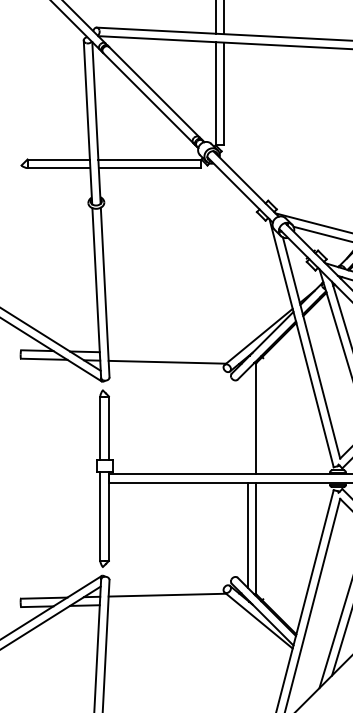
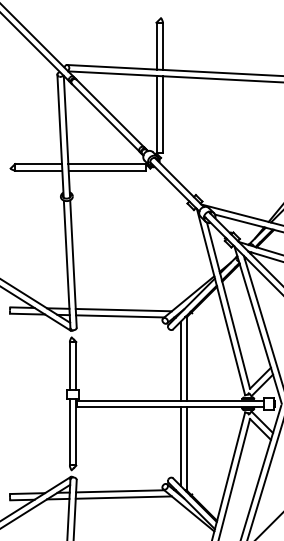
line: (171, 353) -> (123, 309), added
line: (247, 420) -> (180, 360), added
line: (171, 603) -> (123, 497), added

